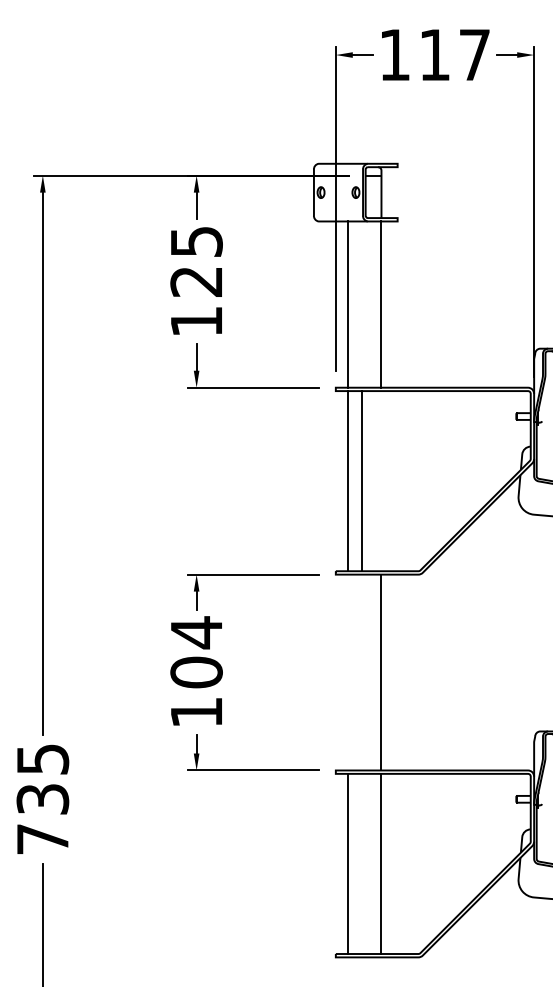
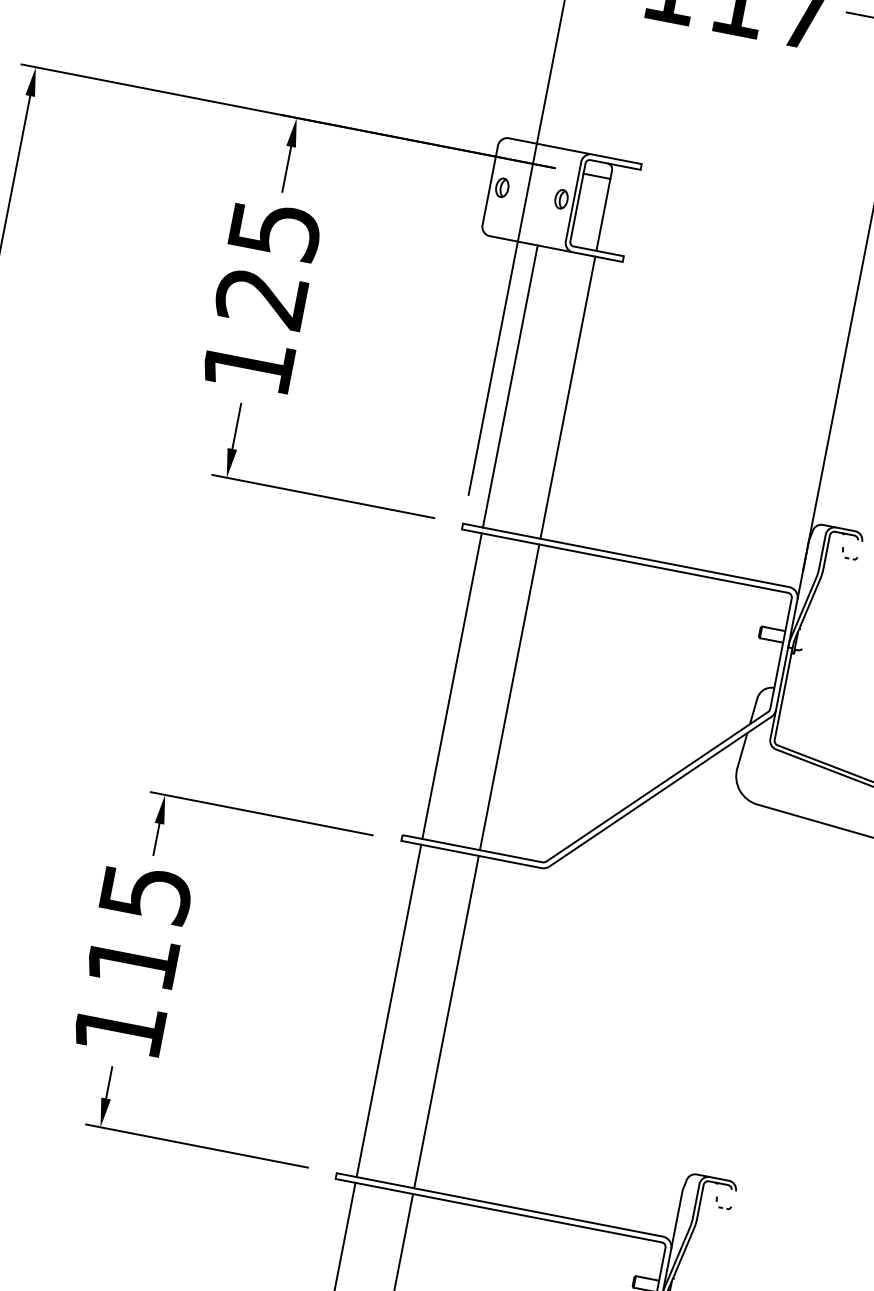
line: (362, 481) -> (509, 697), moved
text: (196, 652) -> (139, 927), 104 -> 115
line: (347, 672) -> (388, 1010), added

